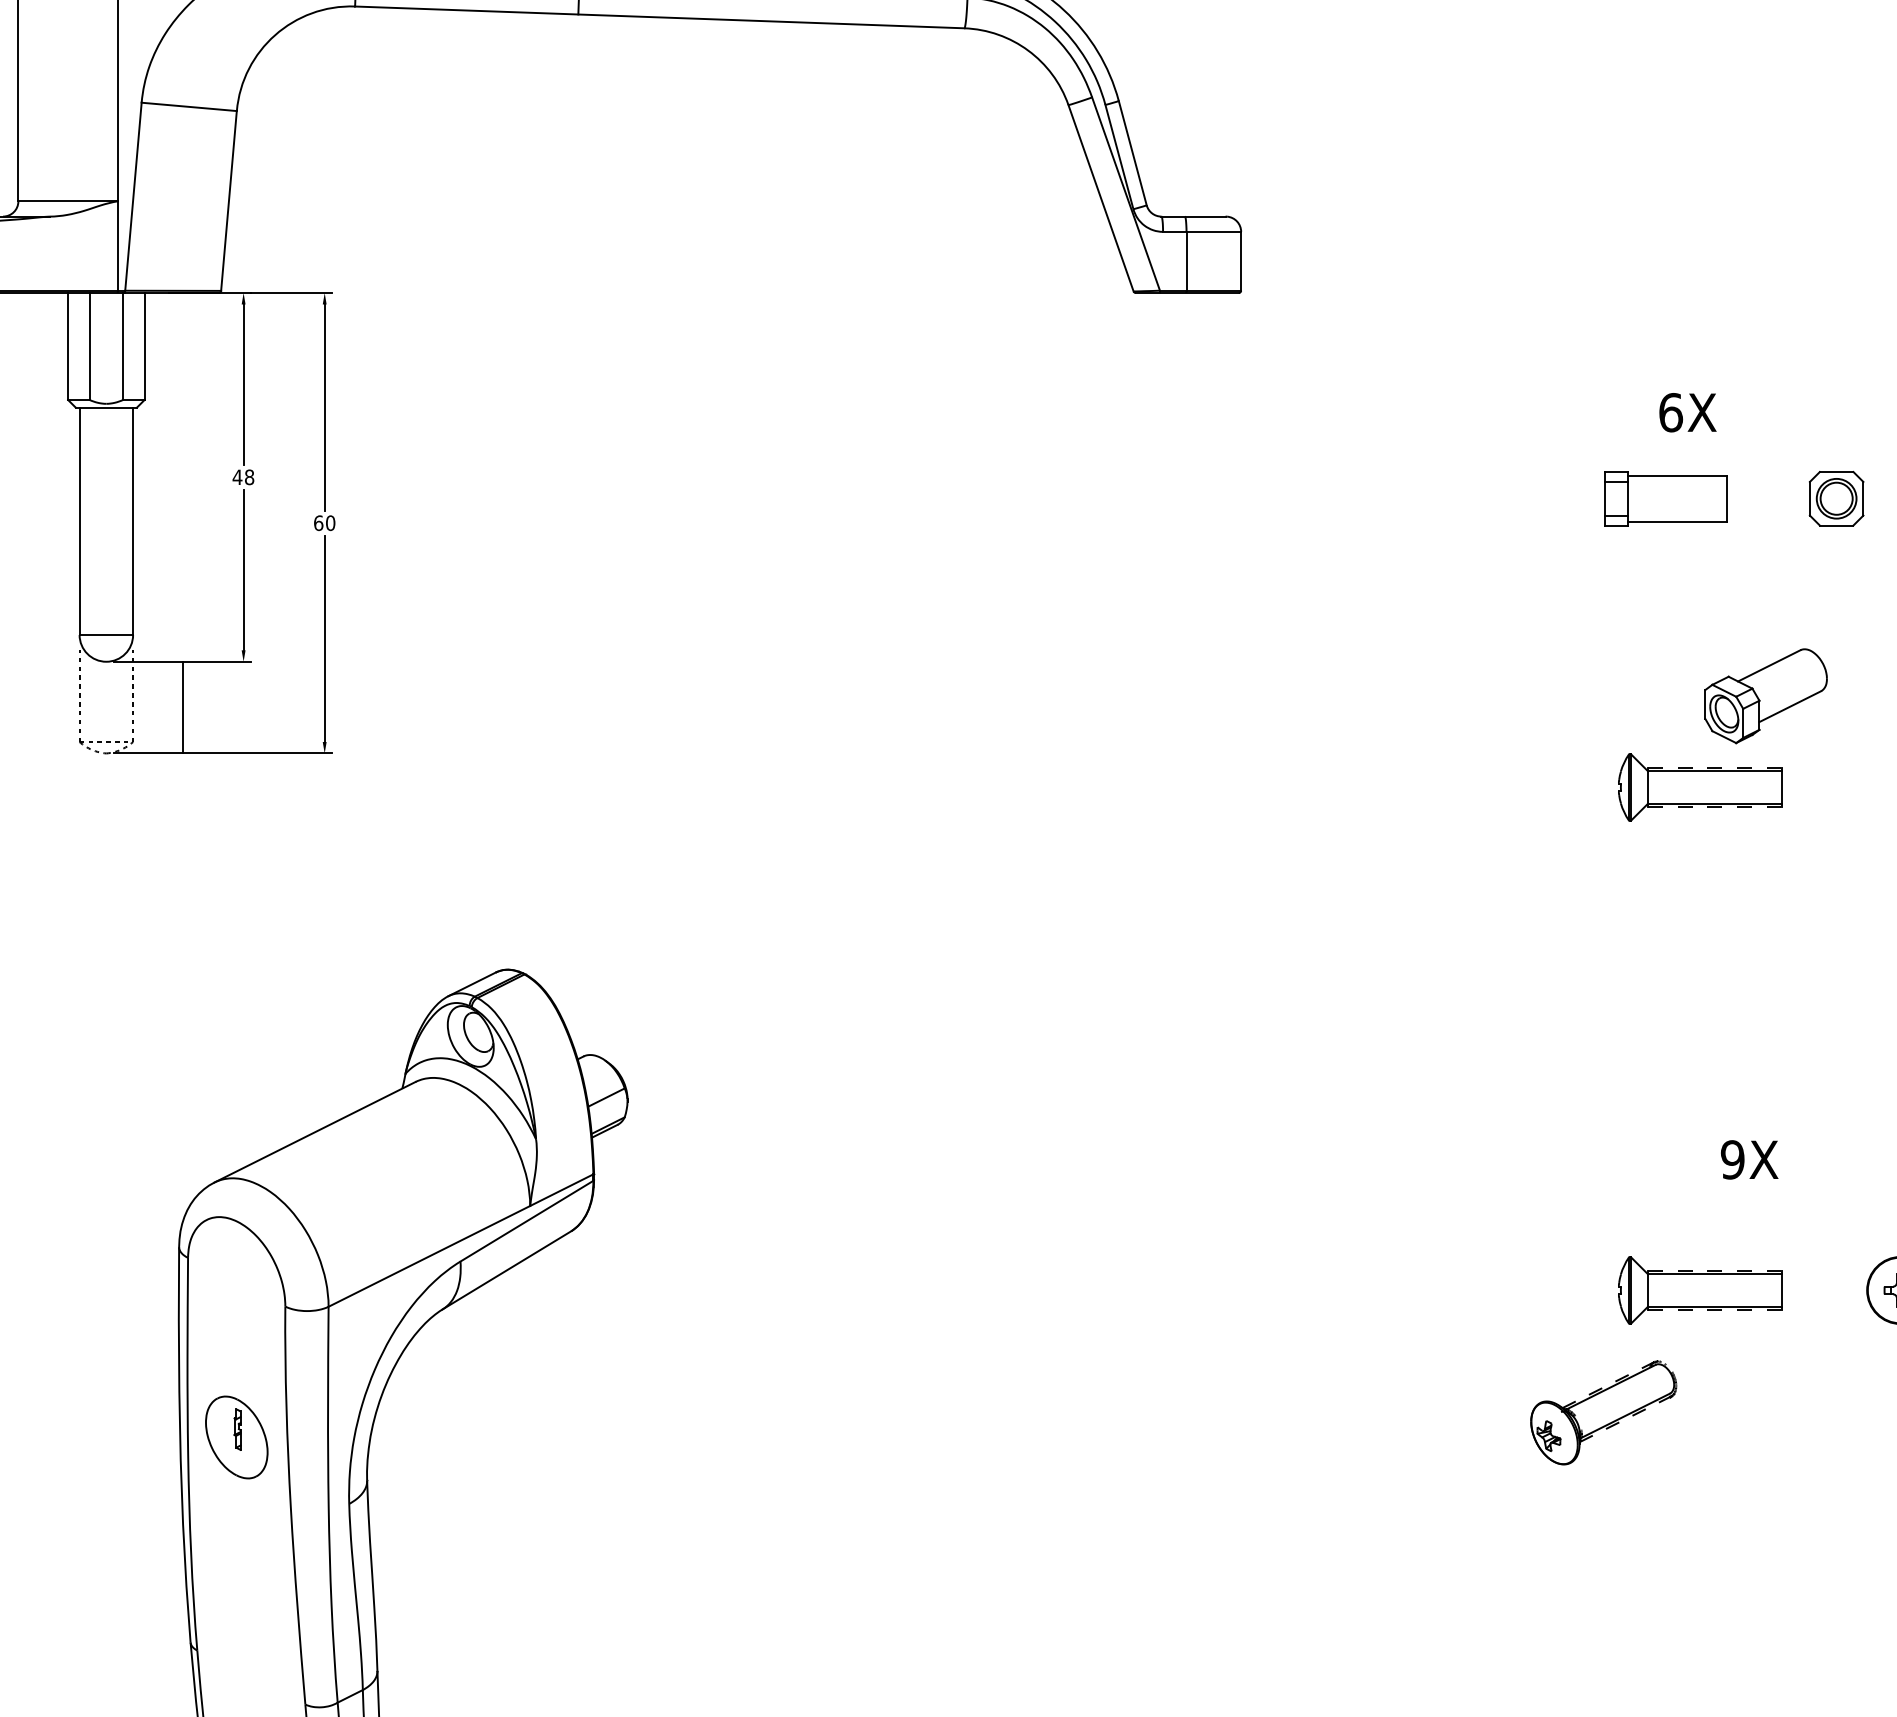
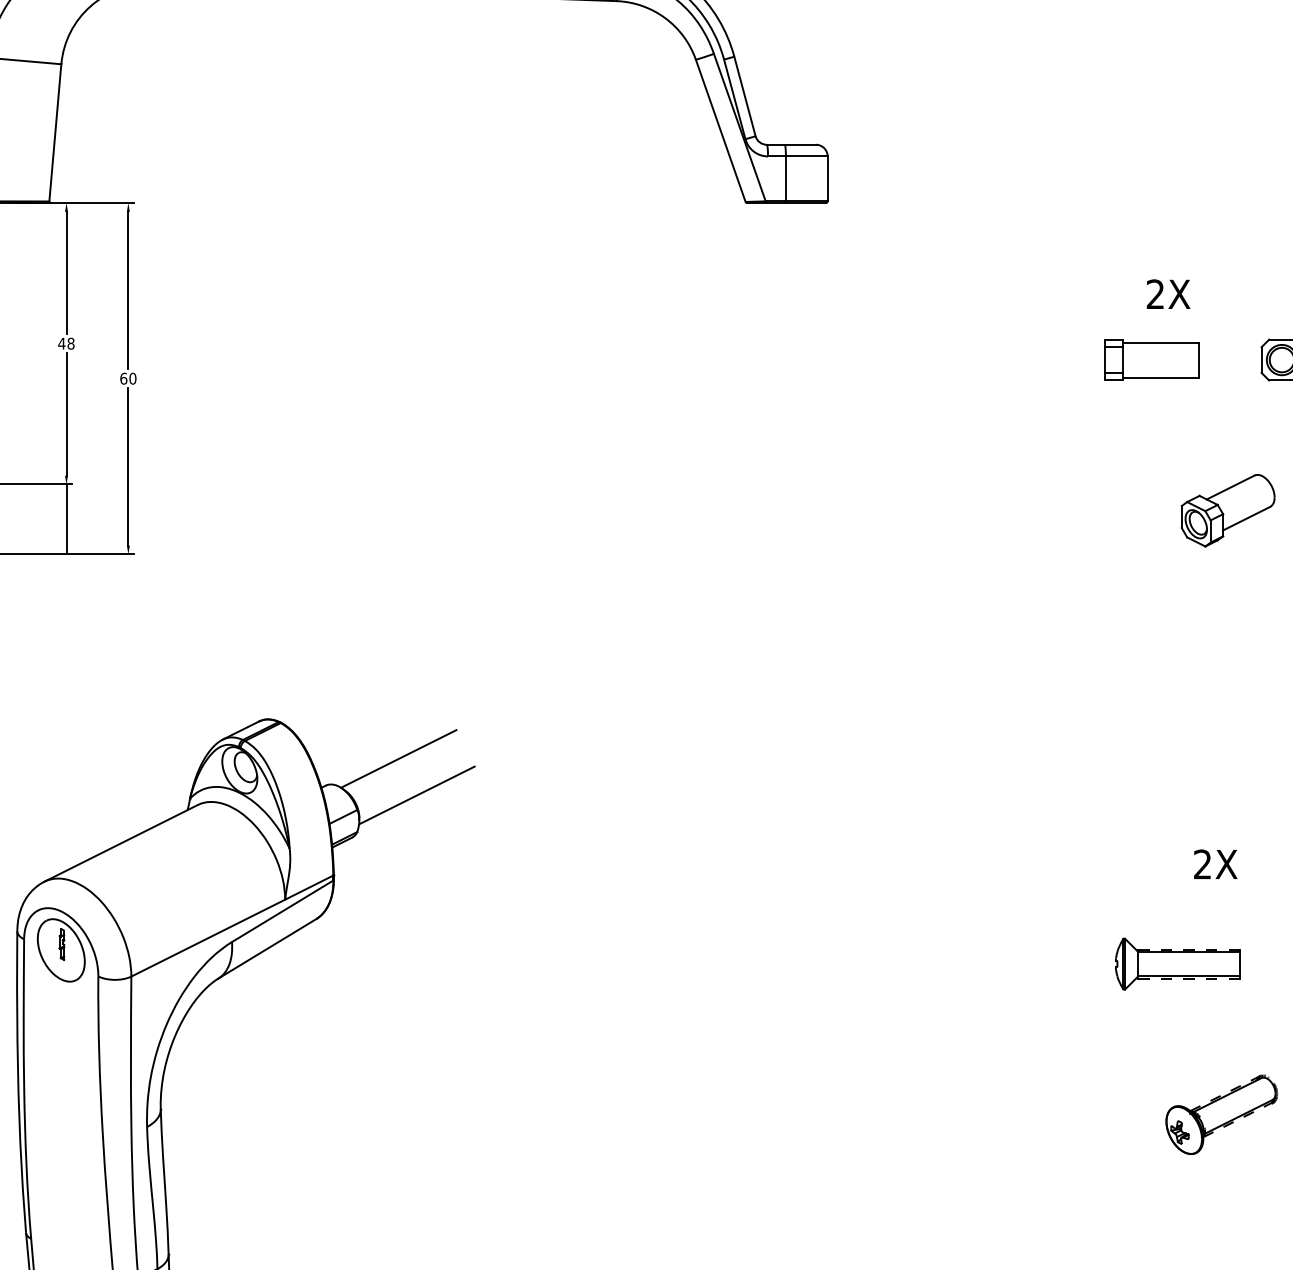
text: (1671, 412) -> (1155, 294), 6X -> 2X
line: (182, 707) -> (66, 519), moved
part: (1700, 787) -> (1178, 580), removed
line: (678, 1021) -> (398, 758), added
line: (702, 1069) -> (416, 795), added
text: (1732, 1159) -> (1202, 864), 9X -> 2X
part: (1603, 1412) -> (1221, 1114), moved
part: (236, 1437) -> (61, 950), moved

